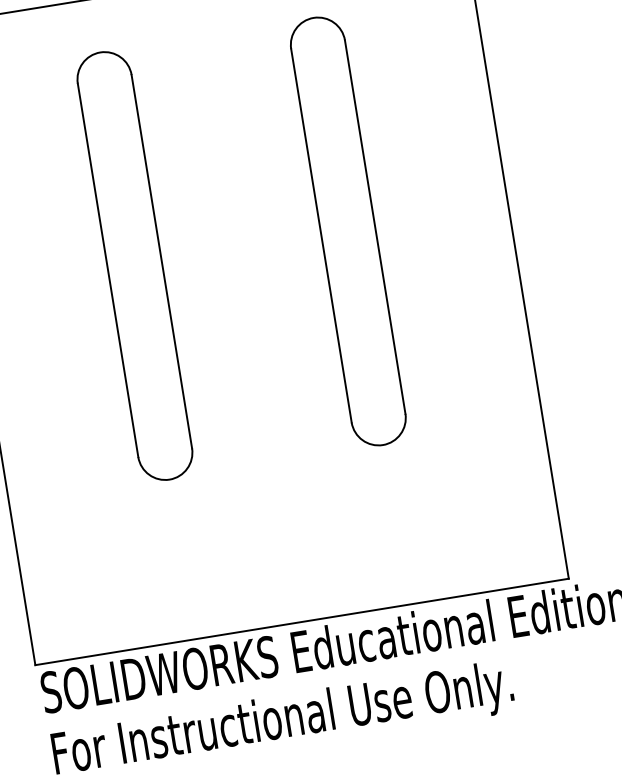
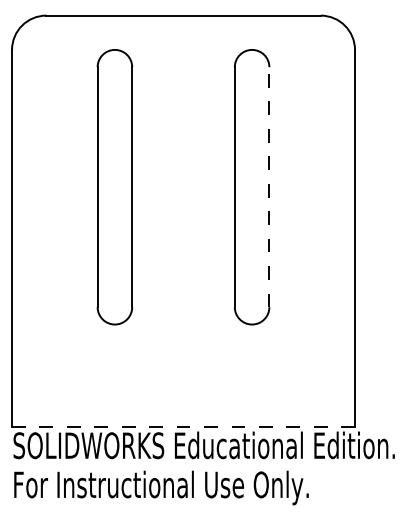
line: (375, 225) -> (269, 186), solid -> dashed
line: (303, 622) -> (184, 427), solid -> dashed

